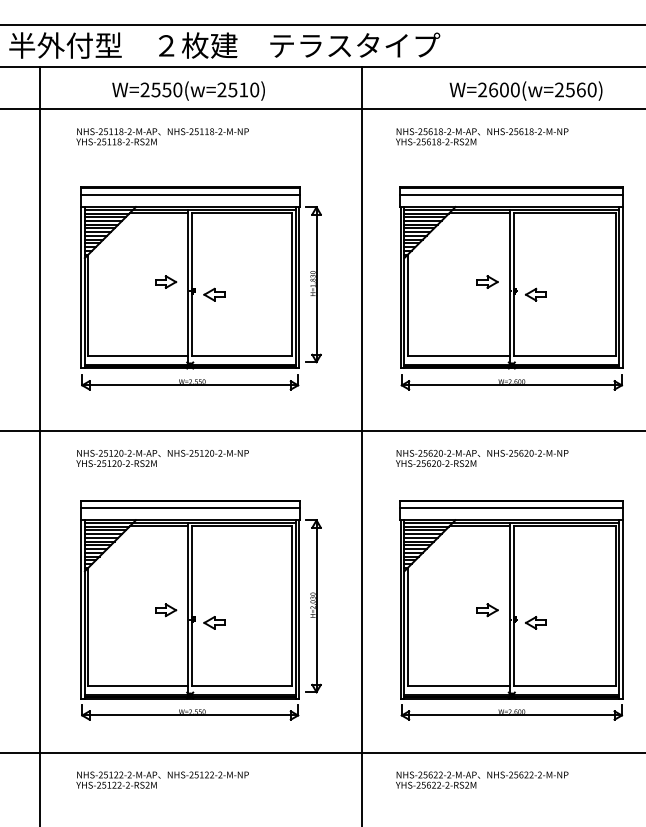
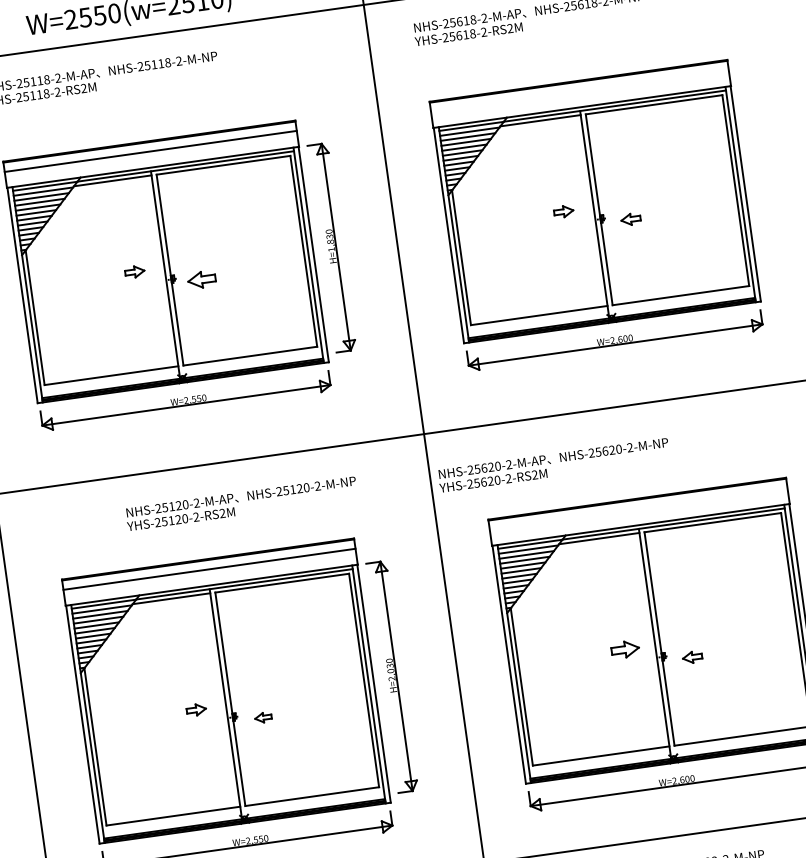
line: (511, 195) -> (579, 91), removed
part: (166, 281) -> (135, 271), size x0.7
part: (487, 281) -> (563, 210), size x0.7
part: (535, 294) -> (630, 219), size x0.7
text: (162, 458) -> (241, 503), moved
text: (482, 458) -> (554, 465), moved
line: (511, 508) -> (638, 509), removed
part: (166, 610) -> (197, 710), size x0.7
part: (214, 622) -> (263, 717), size x0.6
part: (535, 622) -> (691, 656), size x0.7

